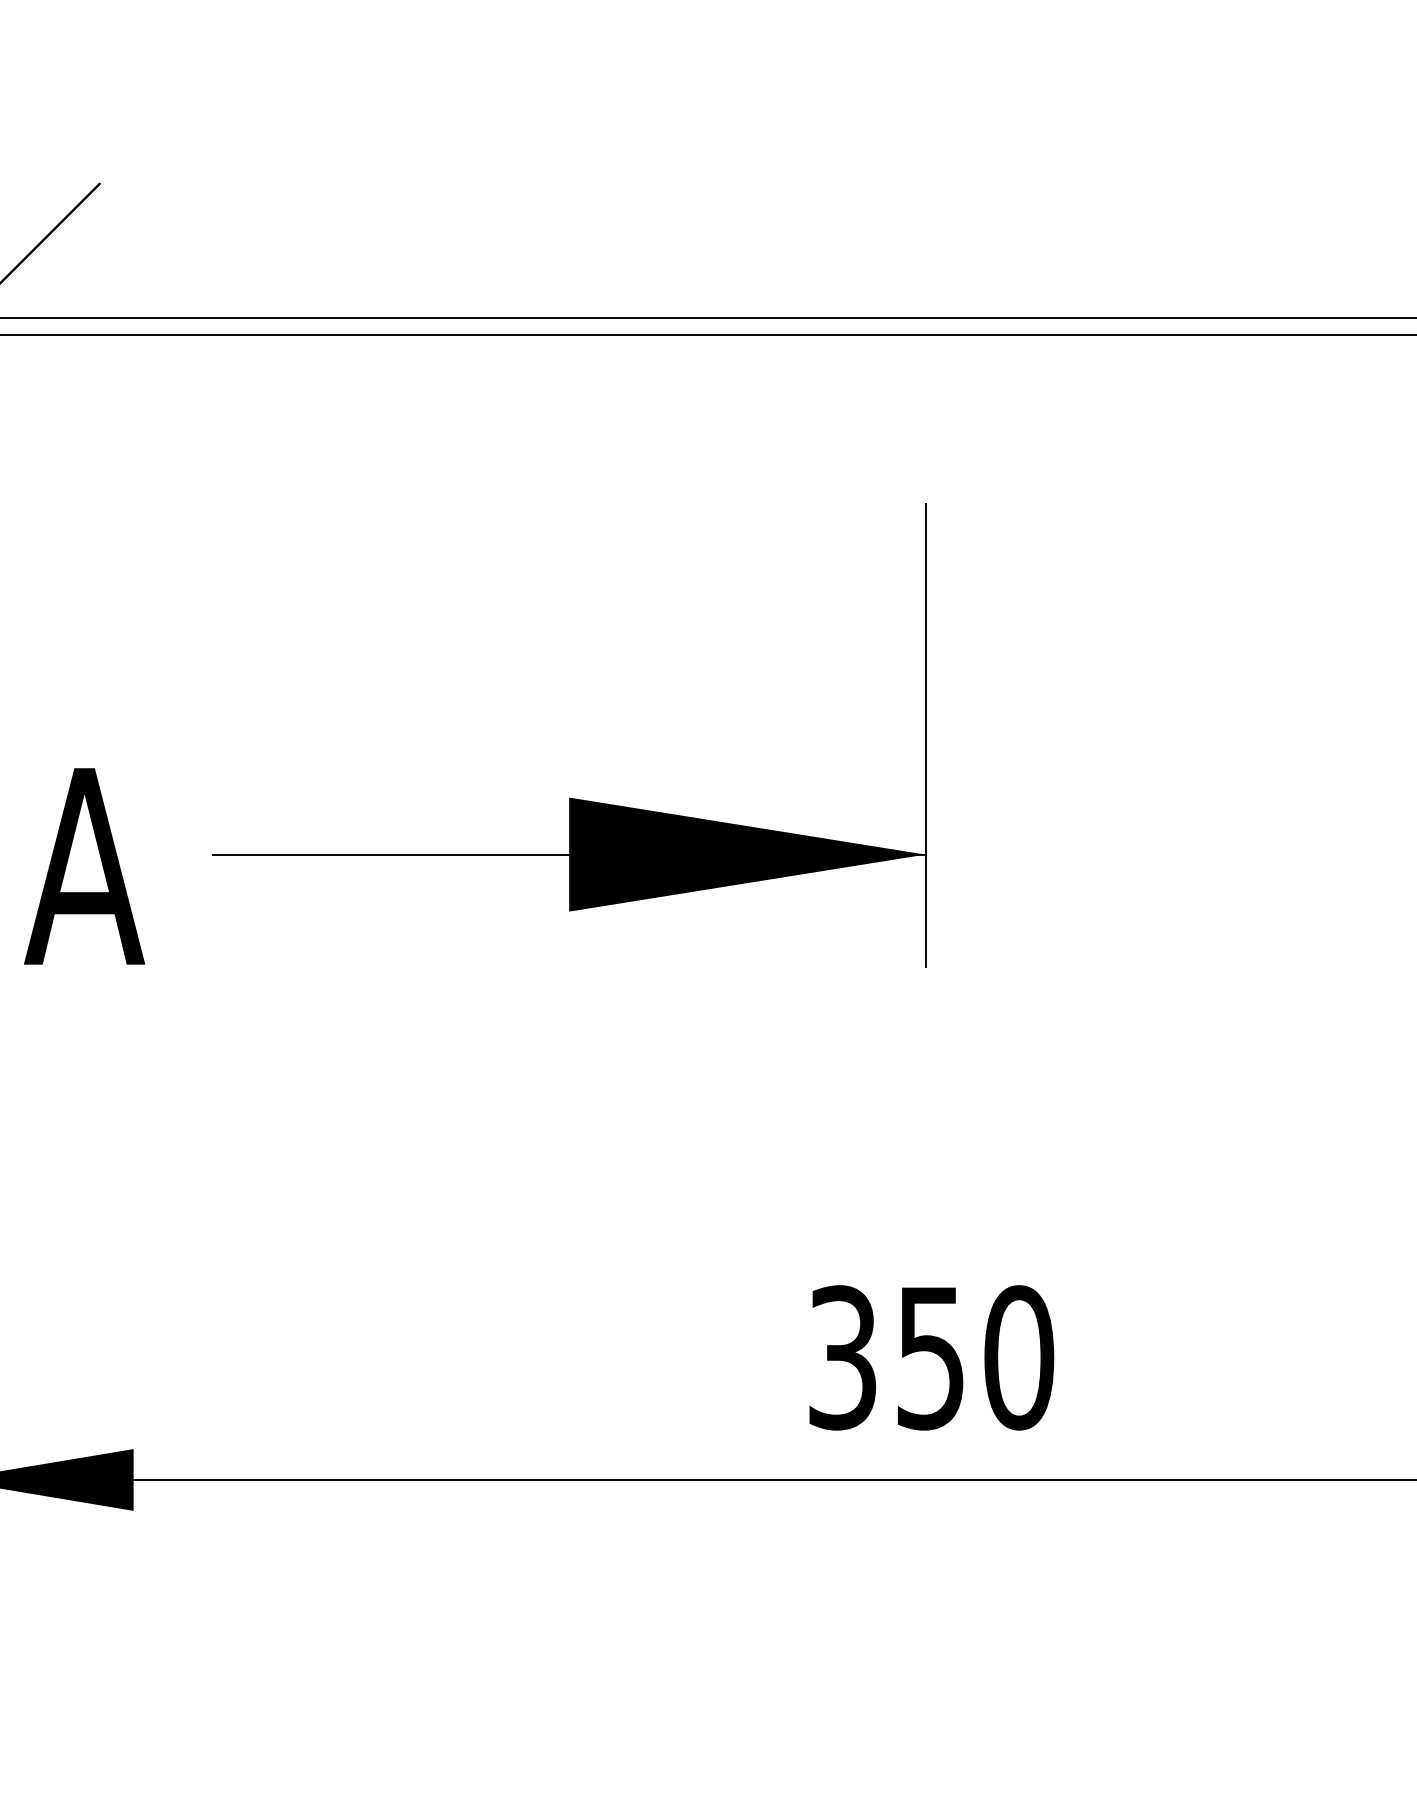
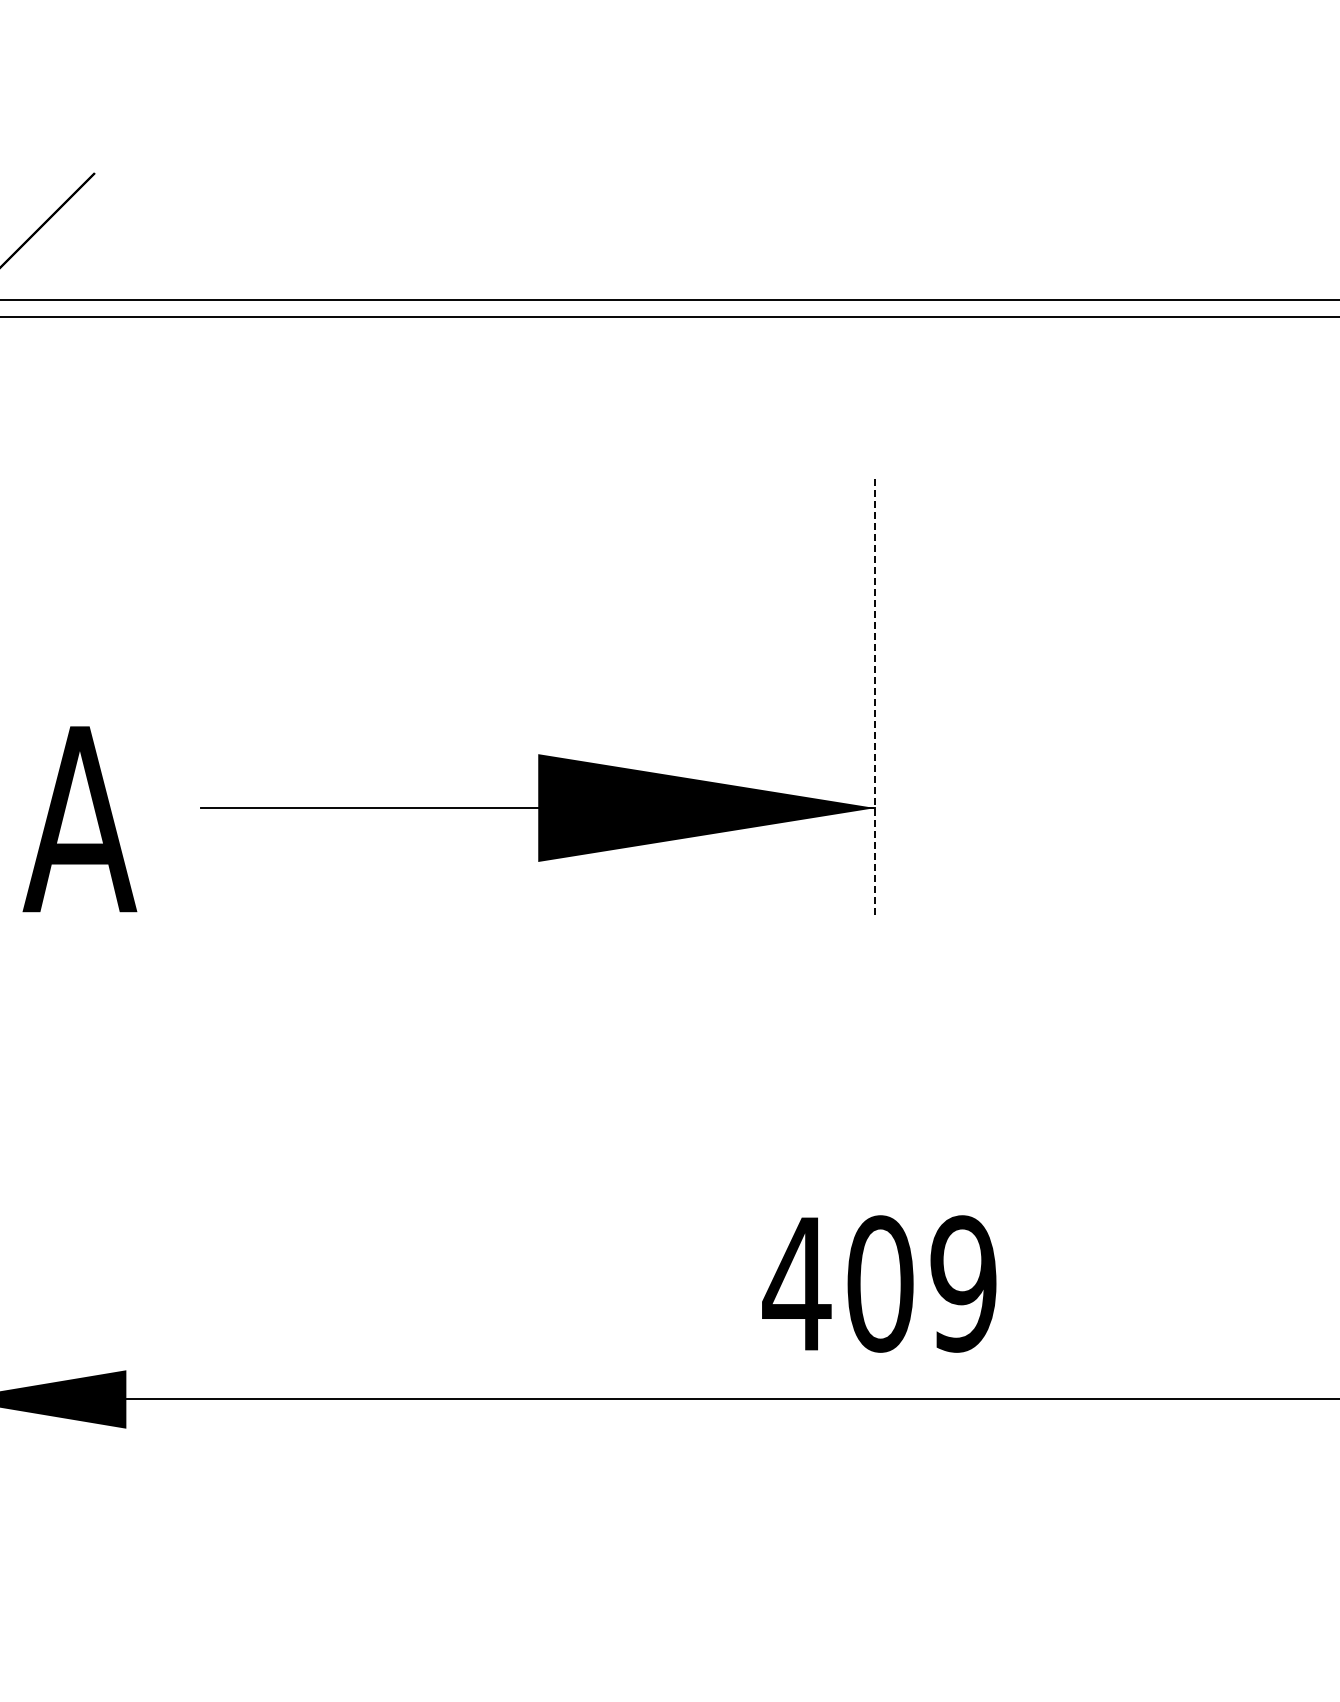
line: (925, 735) -> (875, 695), solid -> dashed
text: (930, 1357) -> (879, 1283), 350 -> 409

